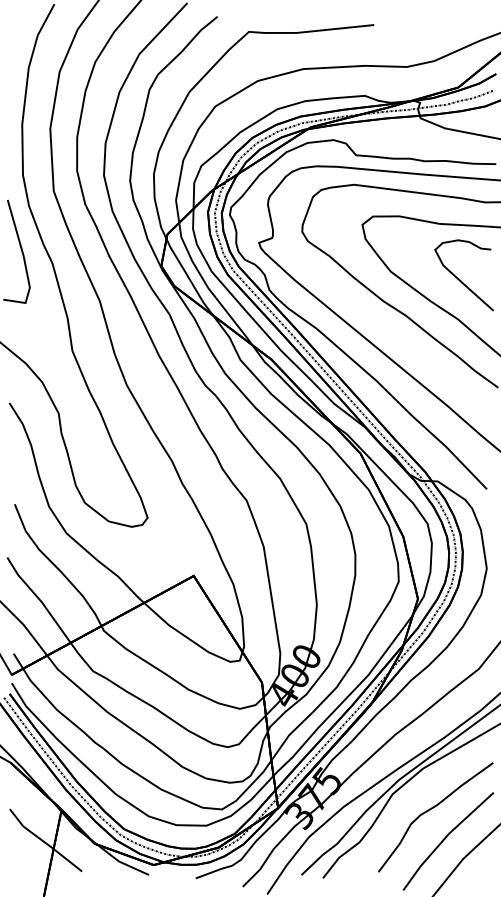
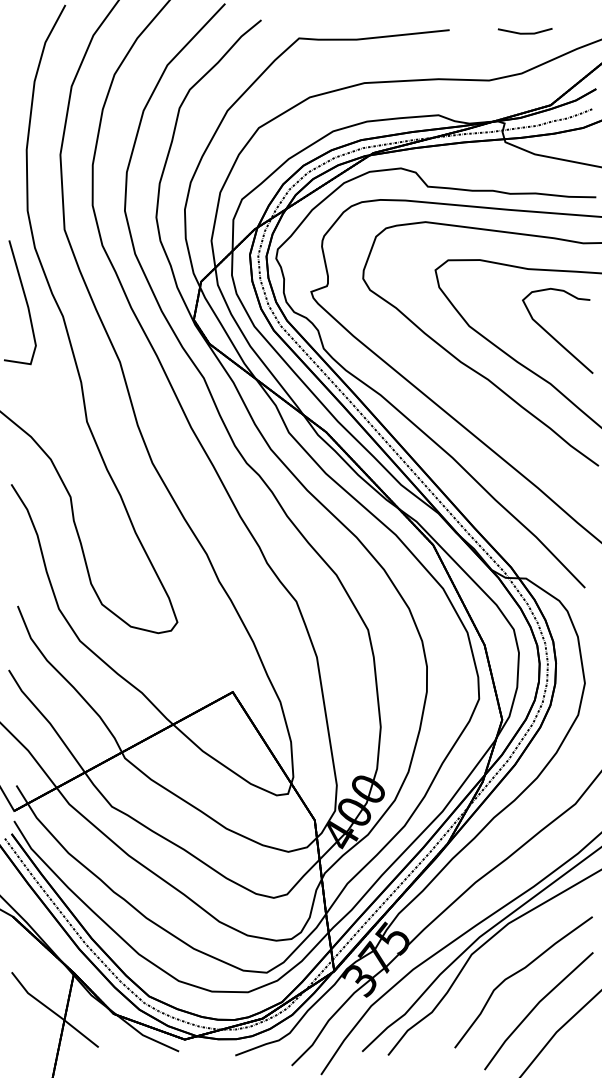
line: (436, 26) -> (524, 32), added

